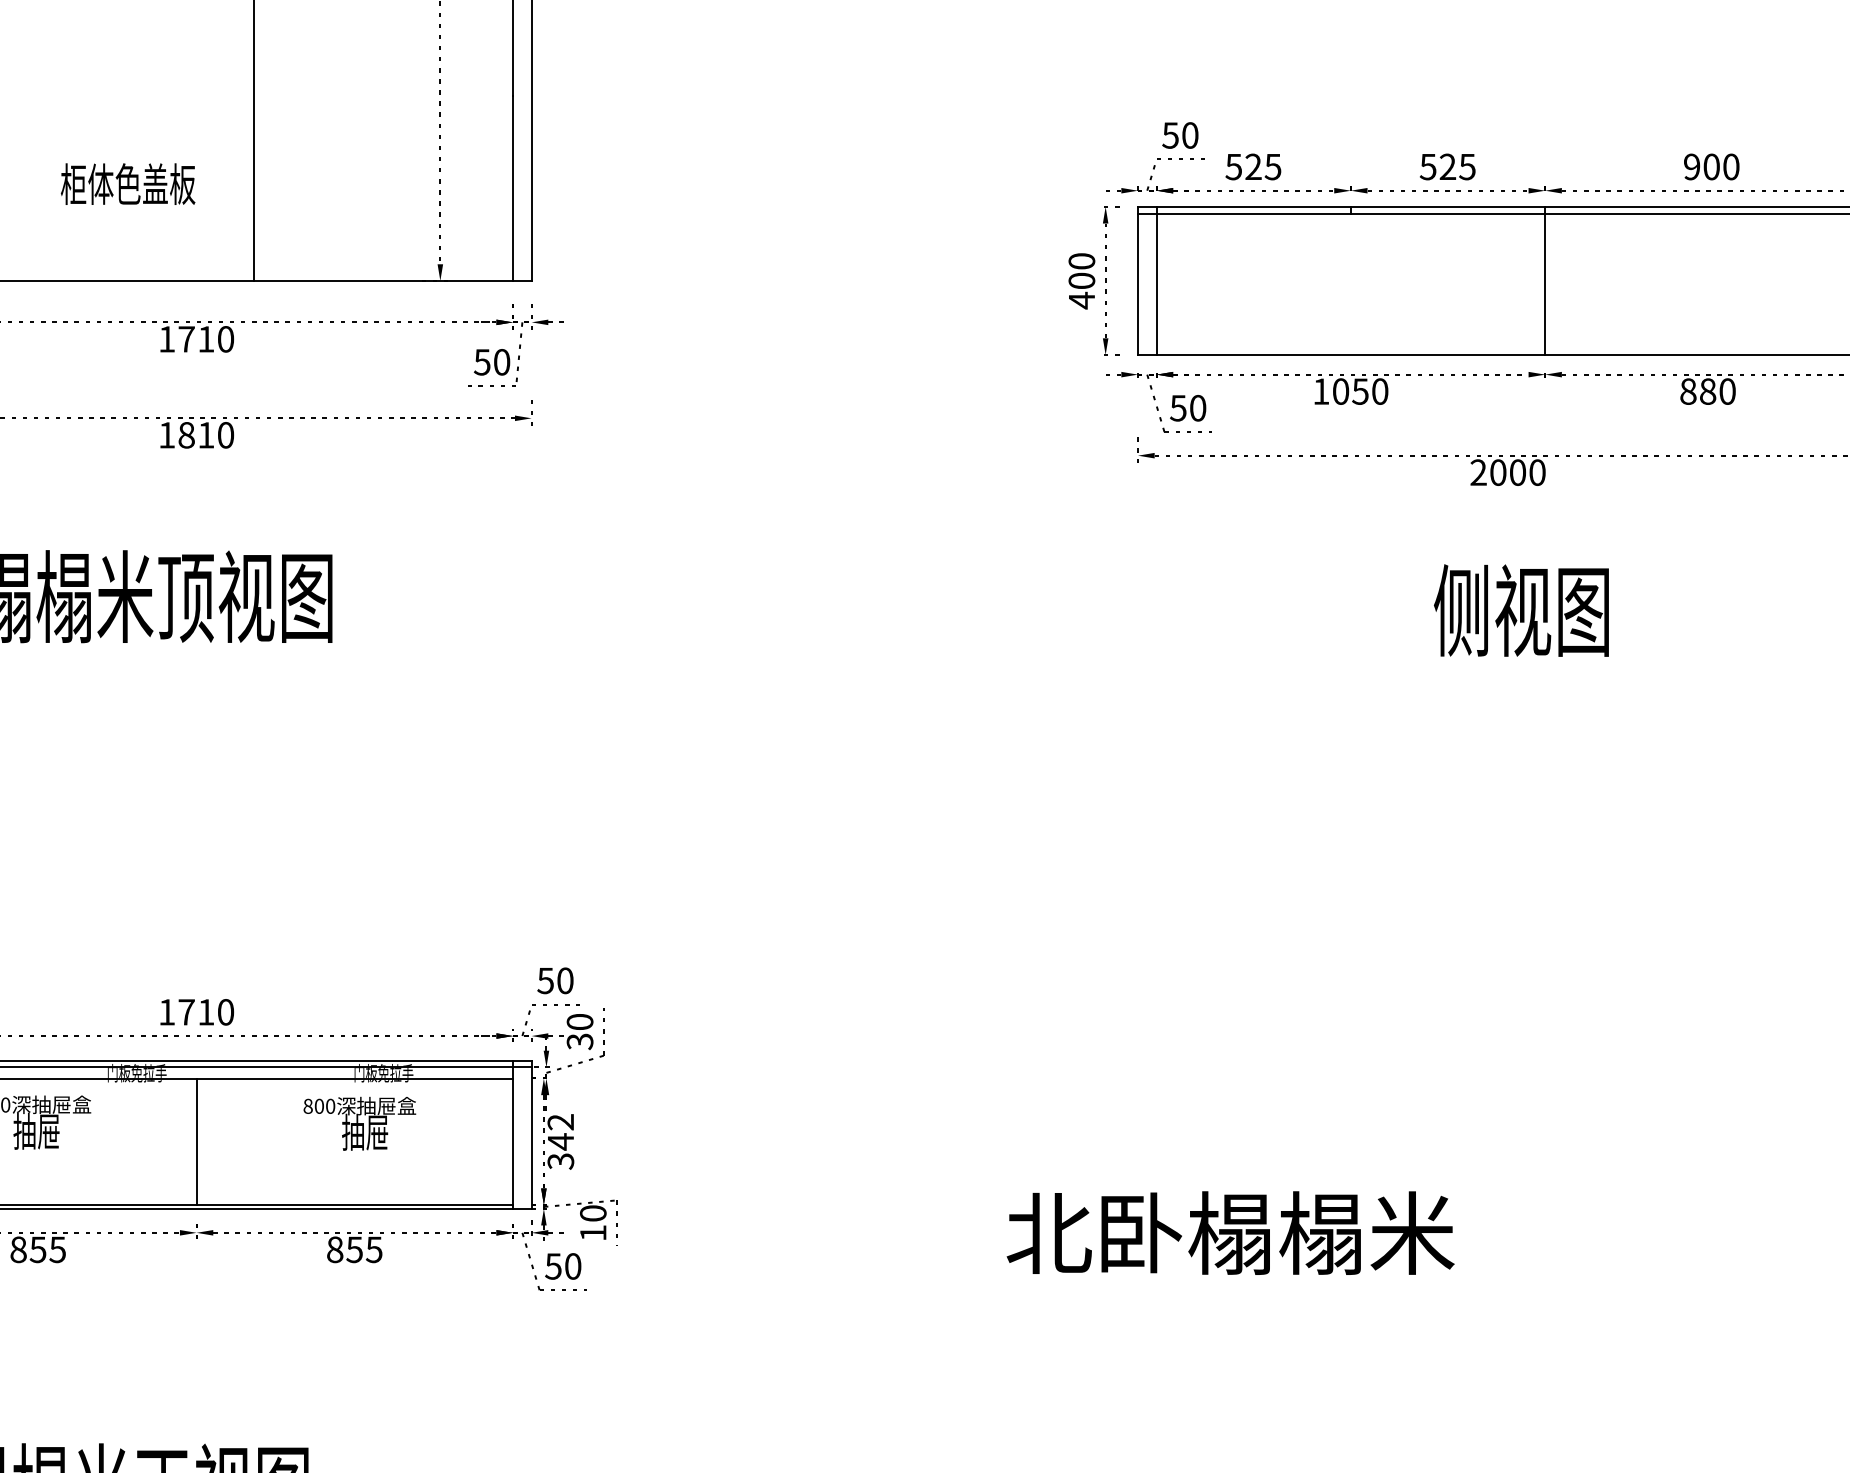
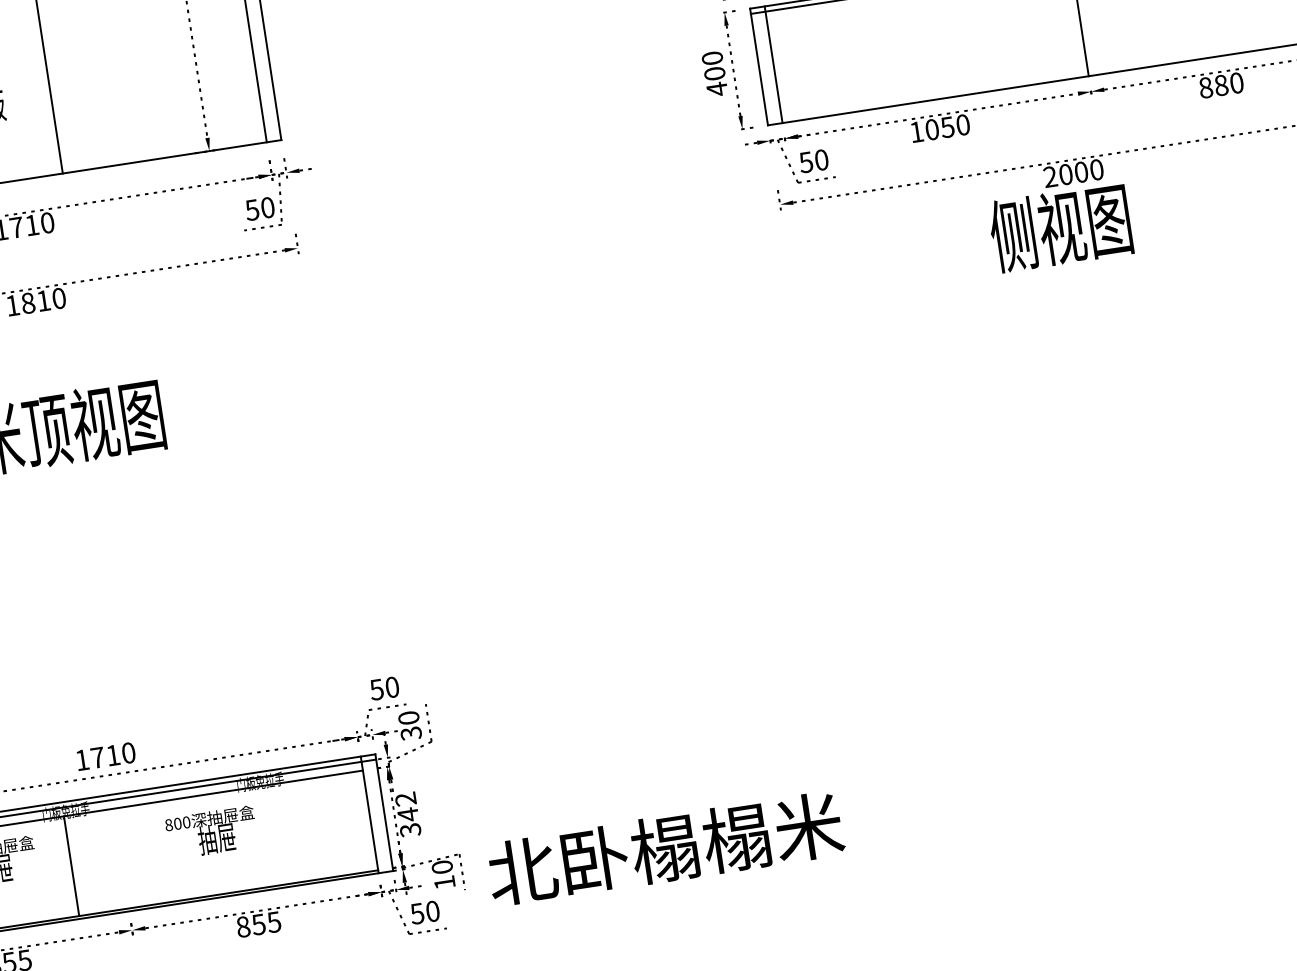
text: (1521, 610) -> (1060, 227), moved
text: (359, 1123) -> (211, 832), moved
line: (196, 1141) -> (71, 865), moved
text: (1230, 1232) -> (665, 848), moved

